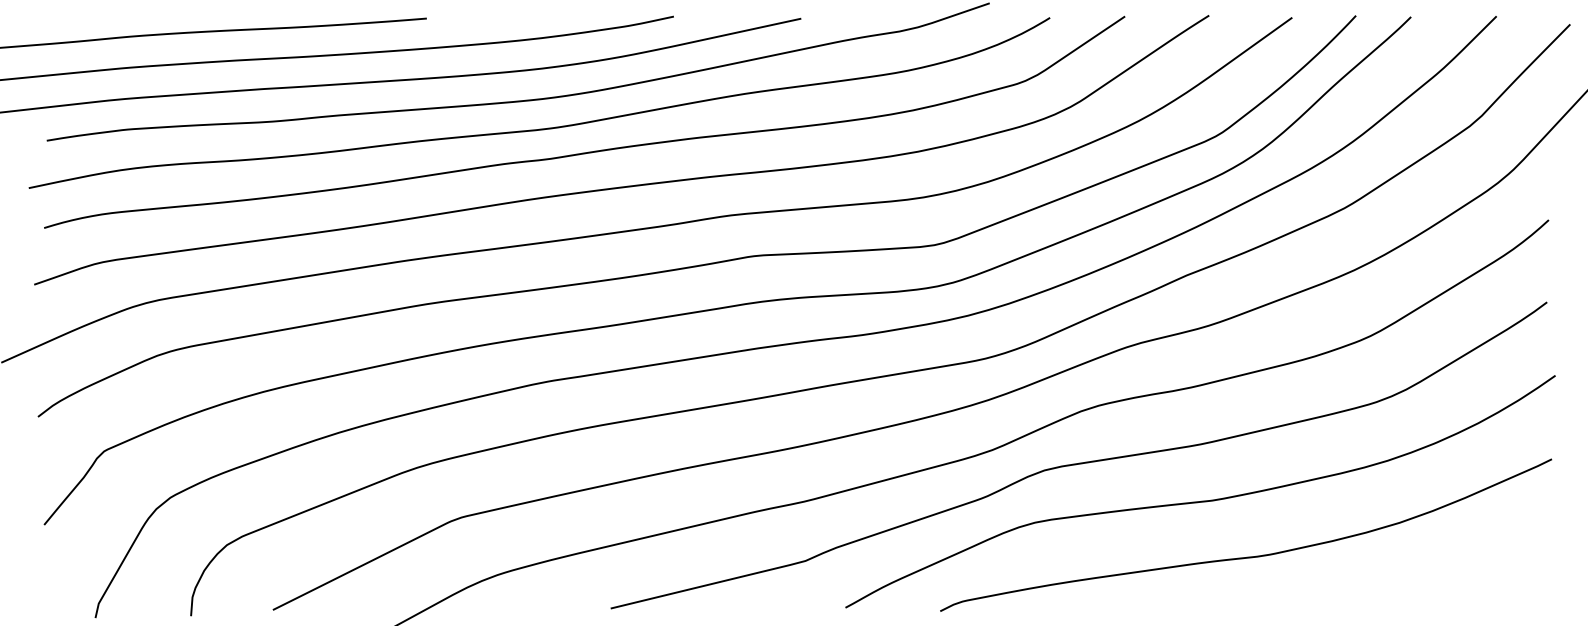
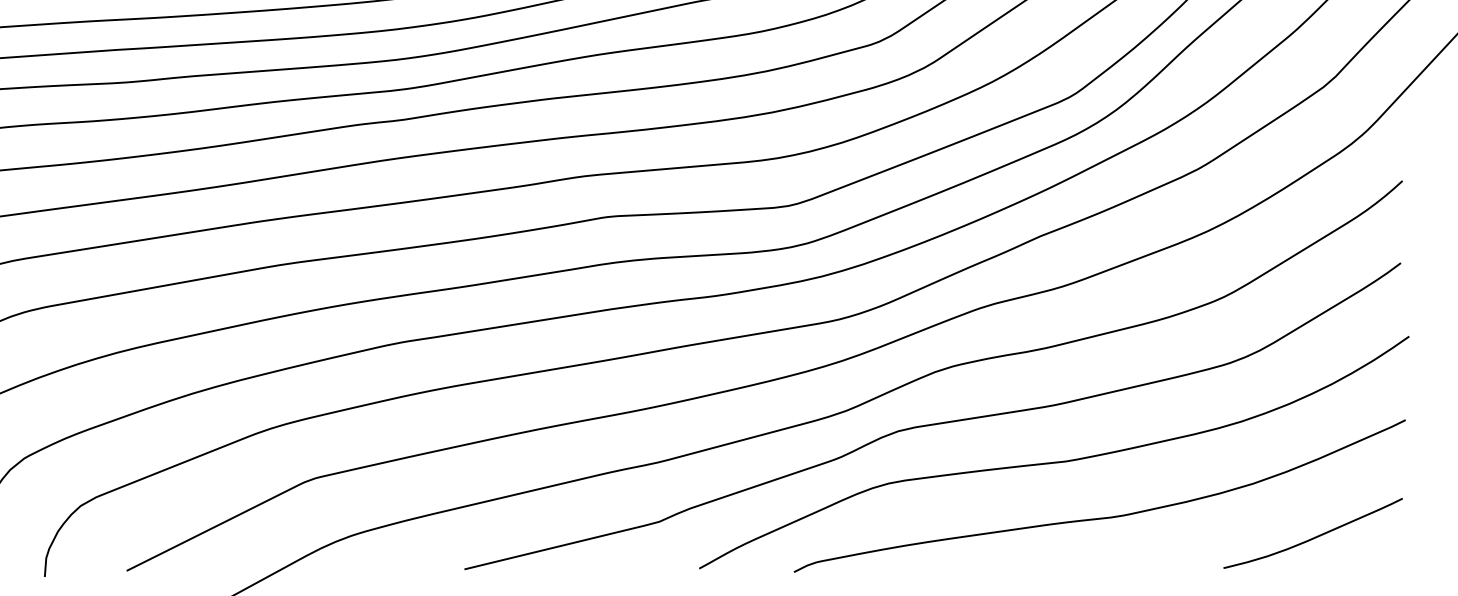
curve: (1461, 575) -> (1315, 536), added

